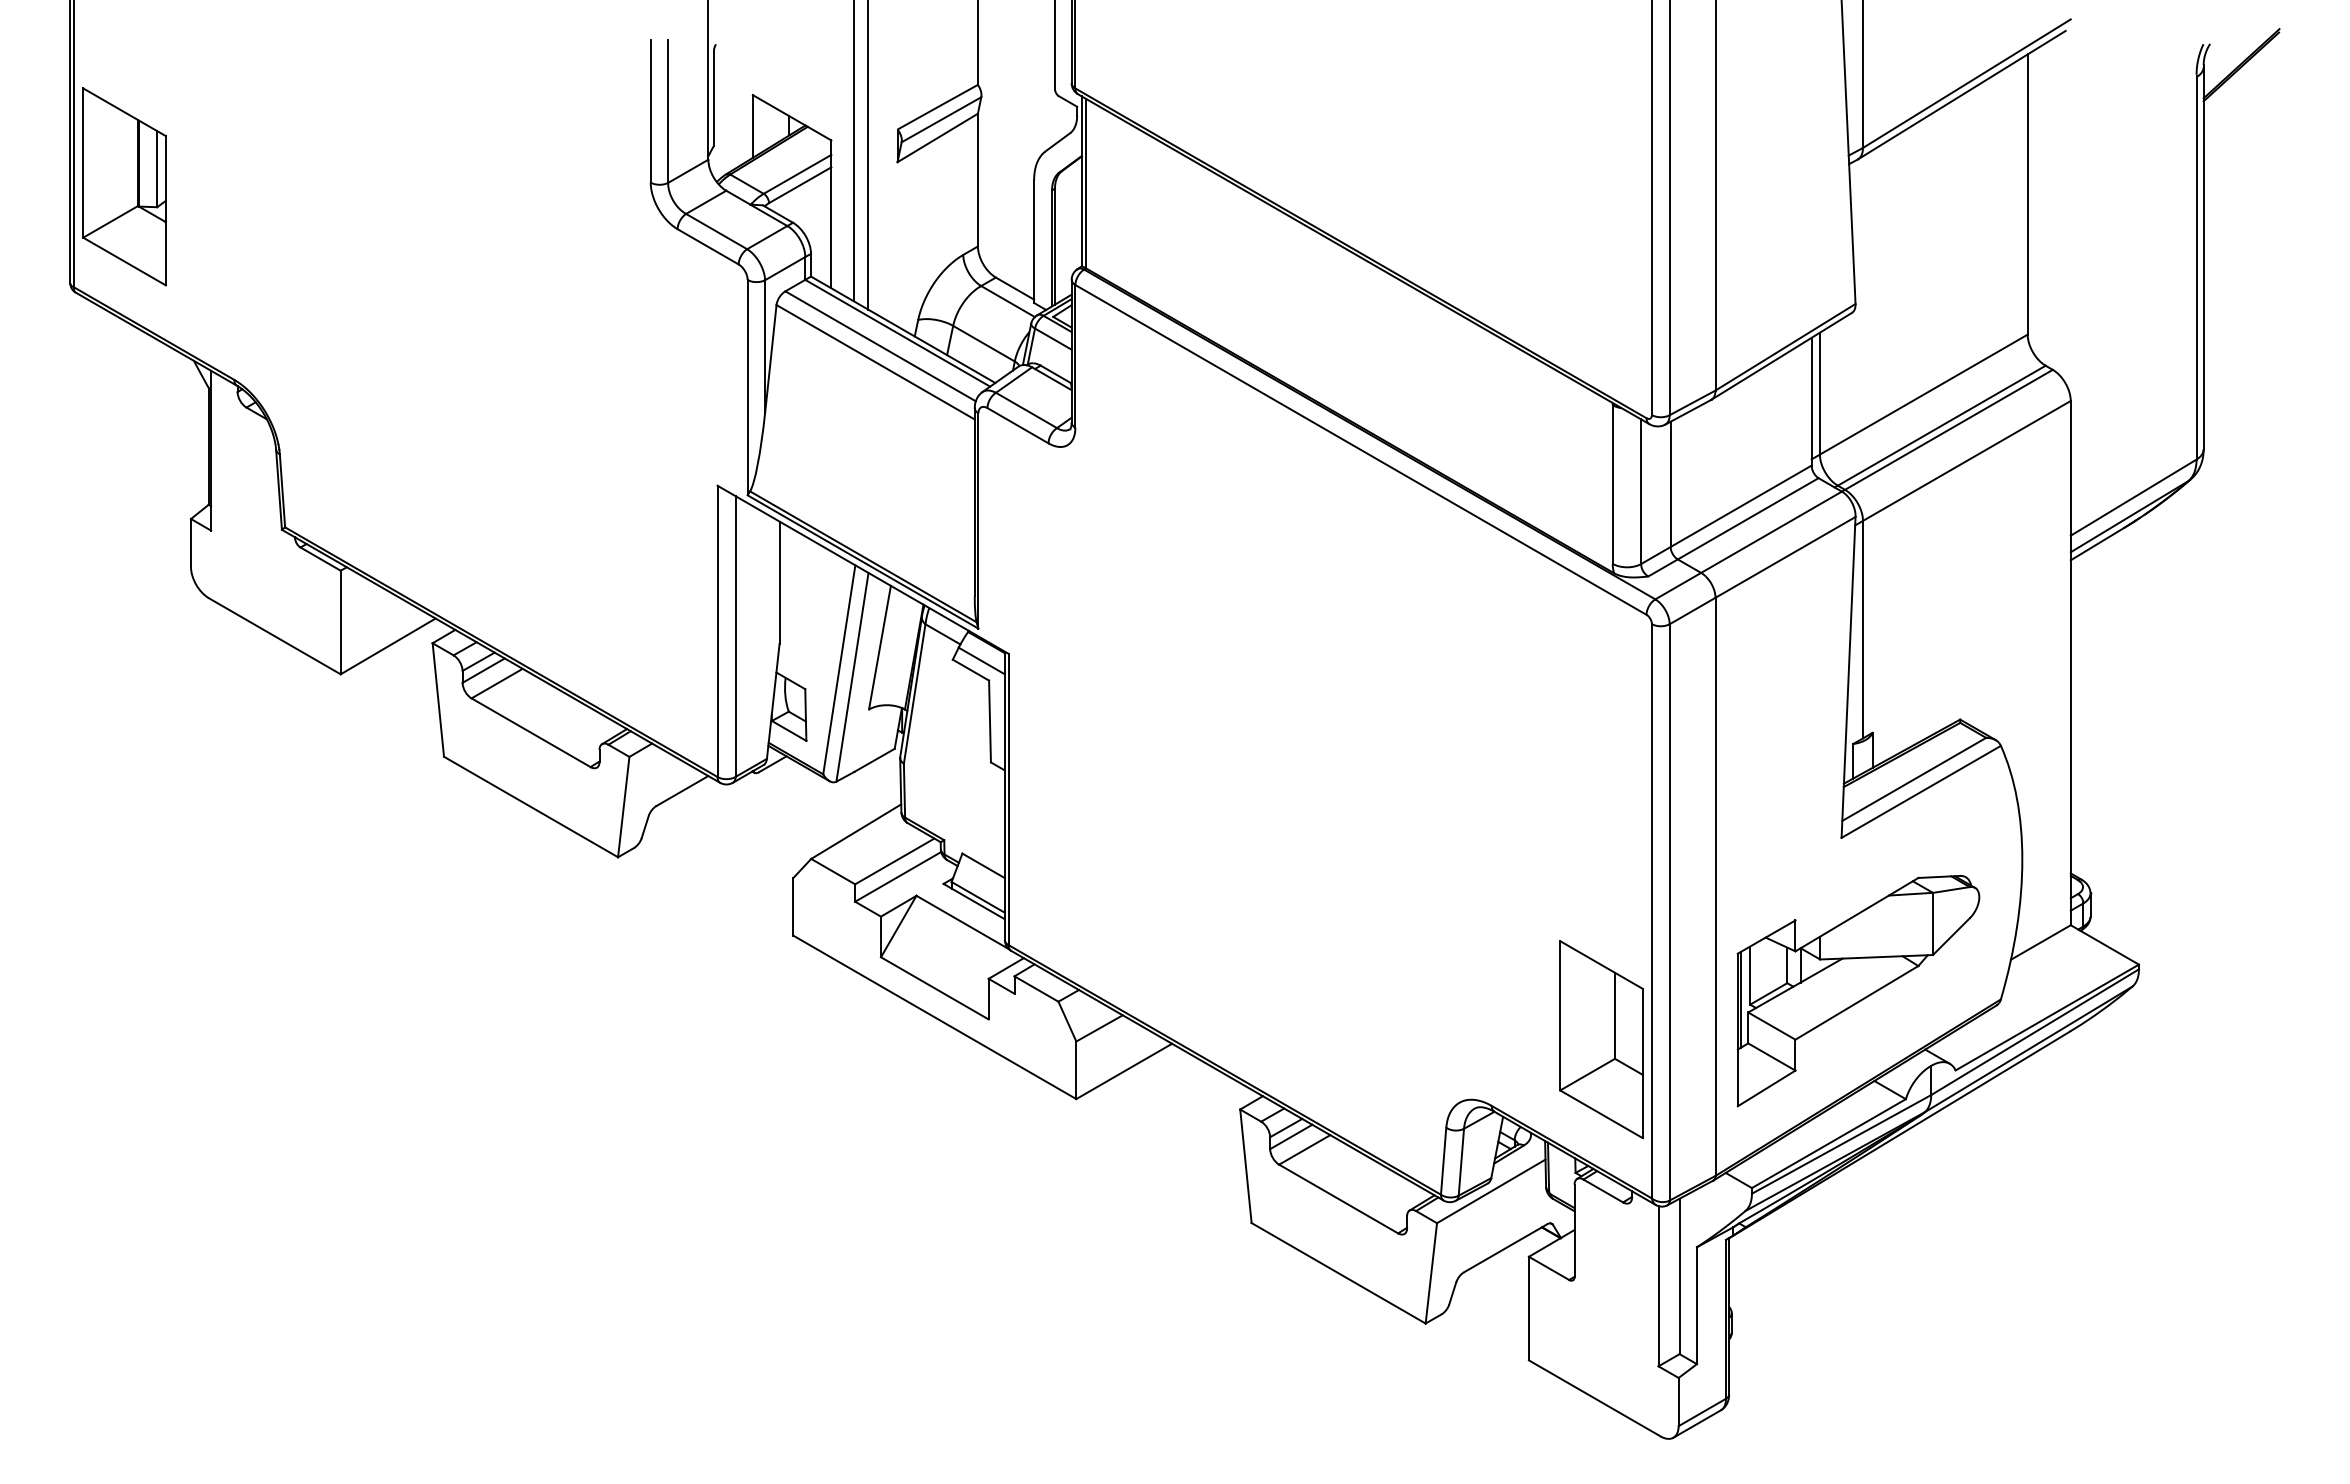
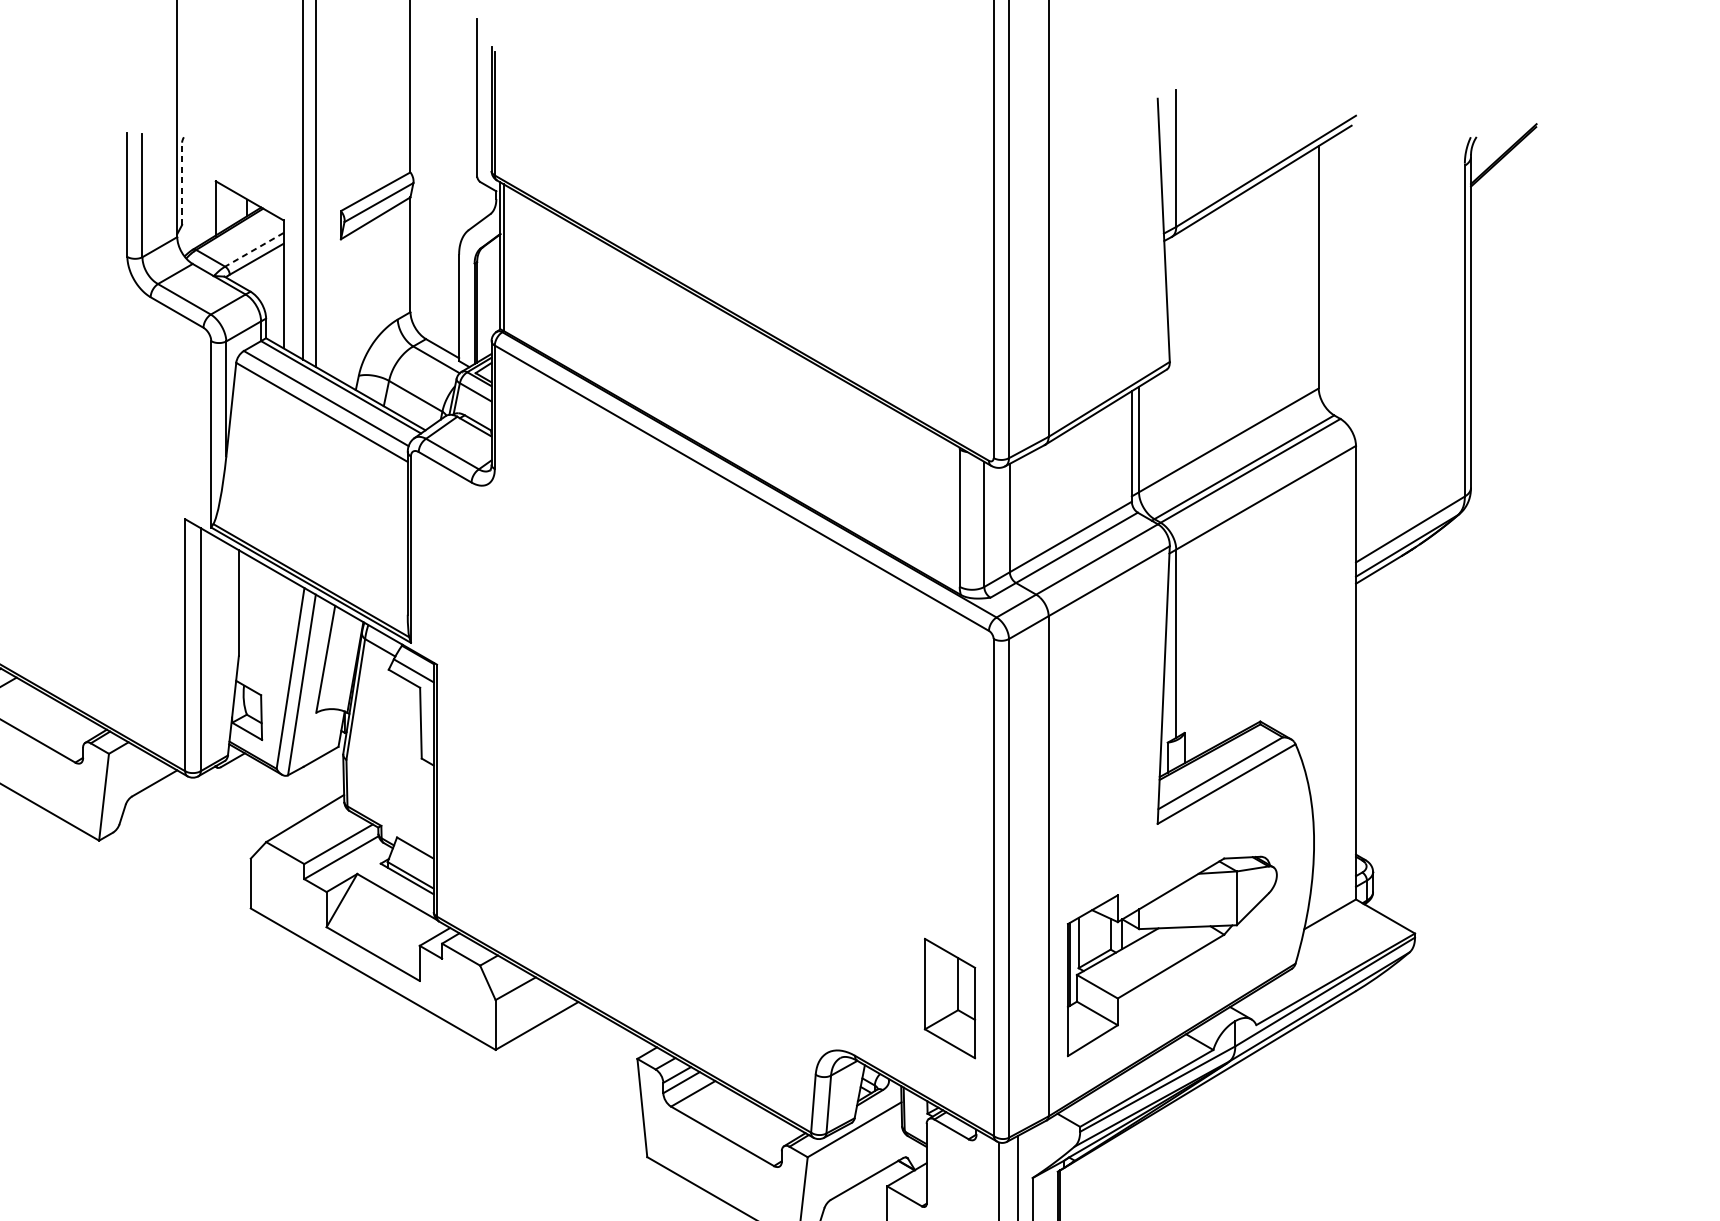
line: (714, 98) -> (182, 184), solid -> dashed
line: (797, 174) -> (254, 249), solid -> dashed
part: (1601, 1039) -> (950, 998), size x0.7

